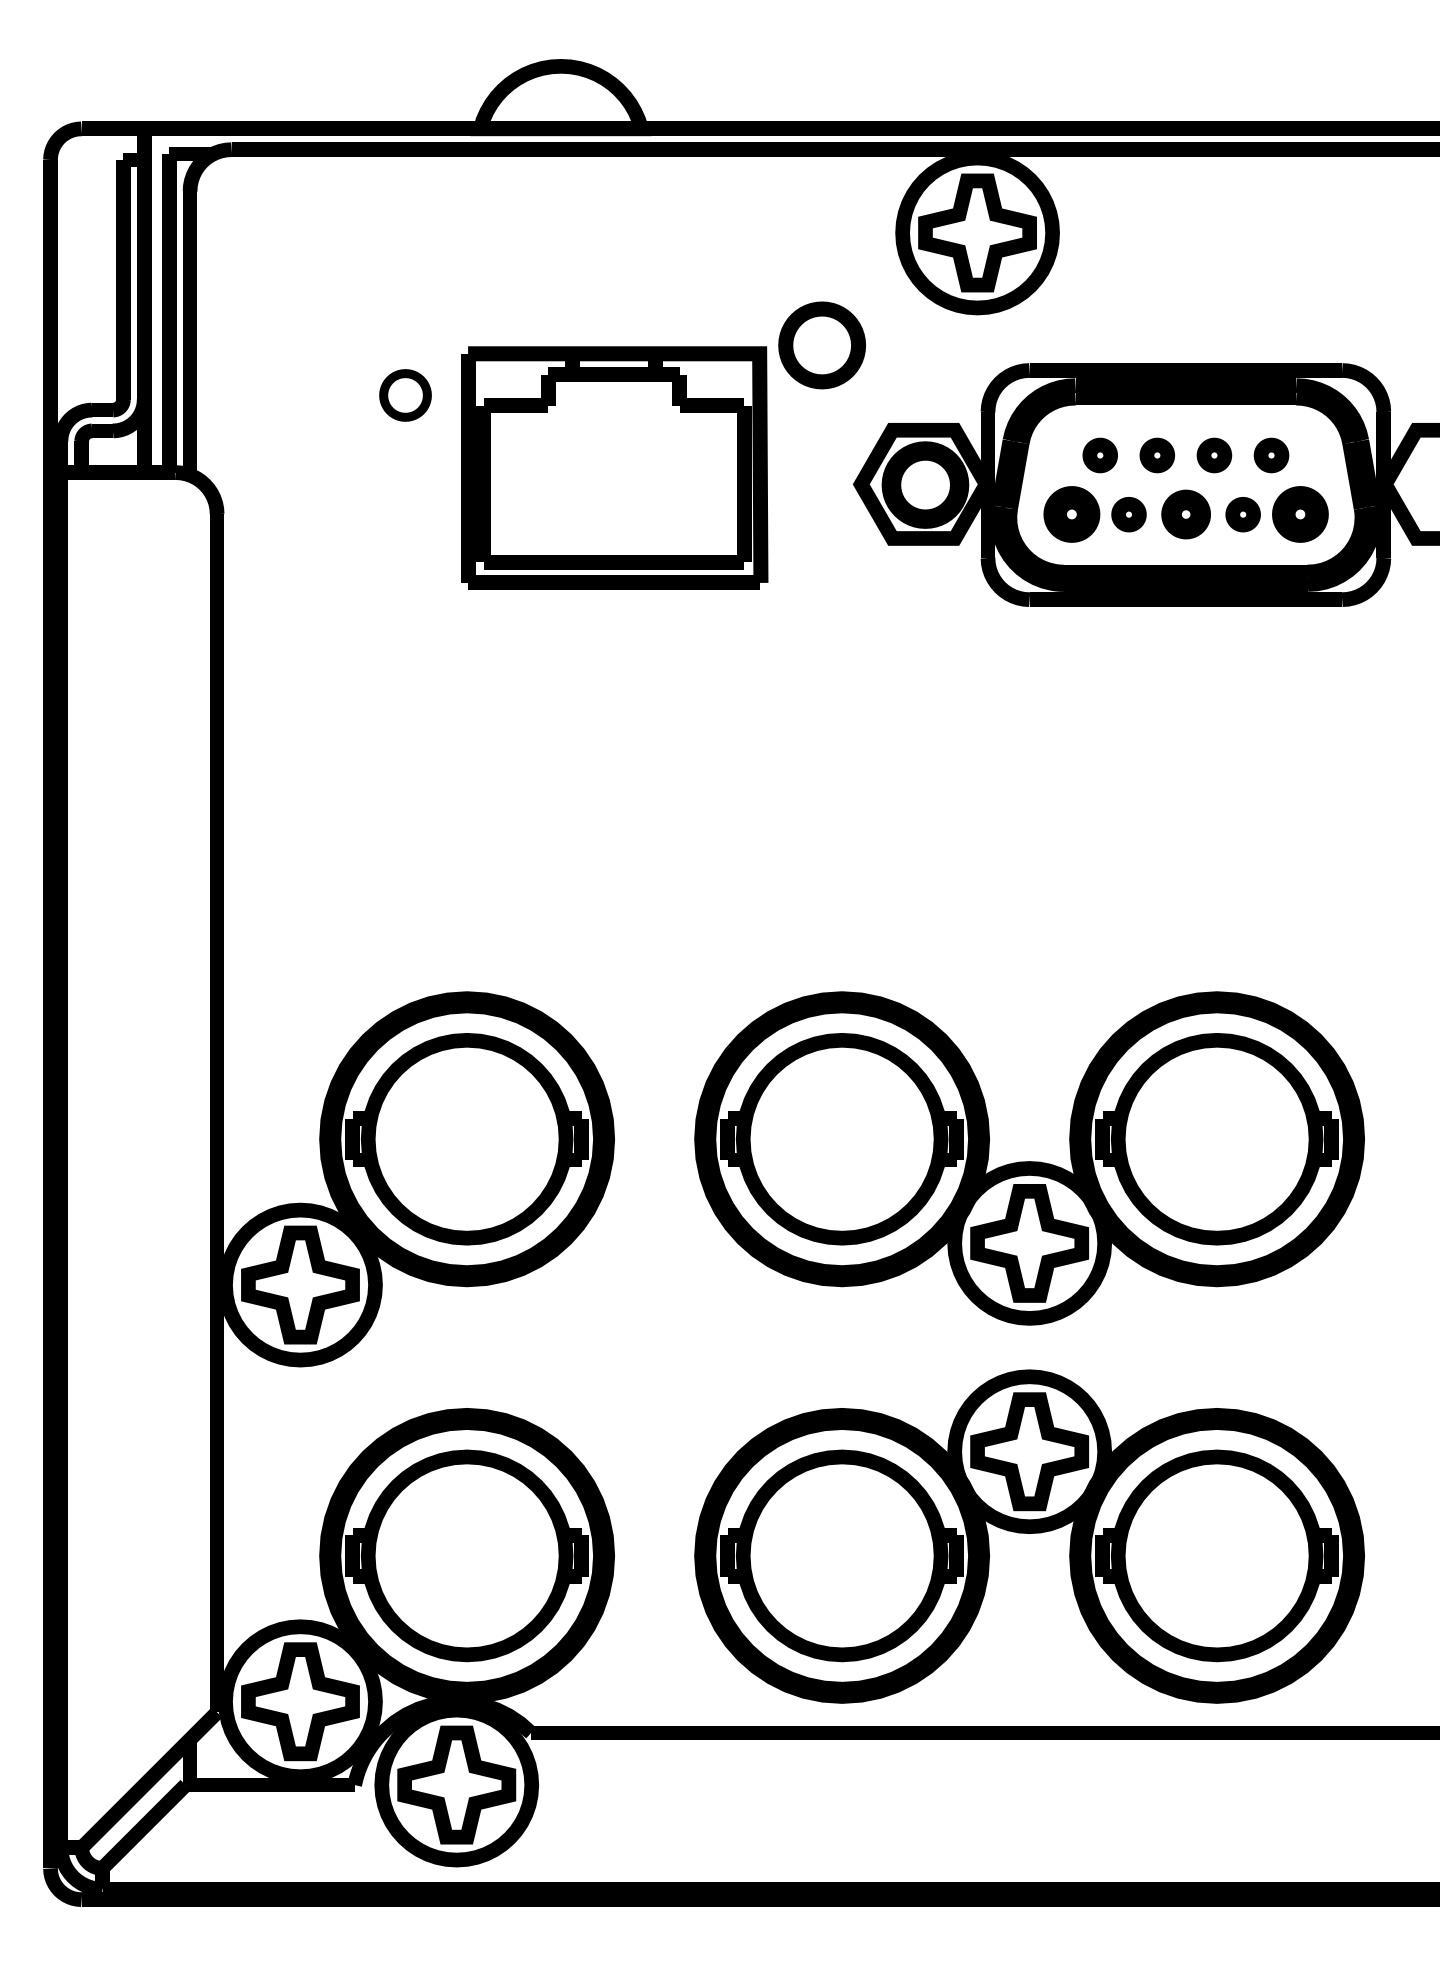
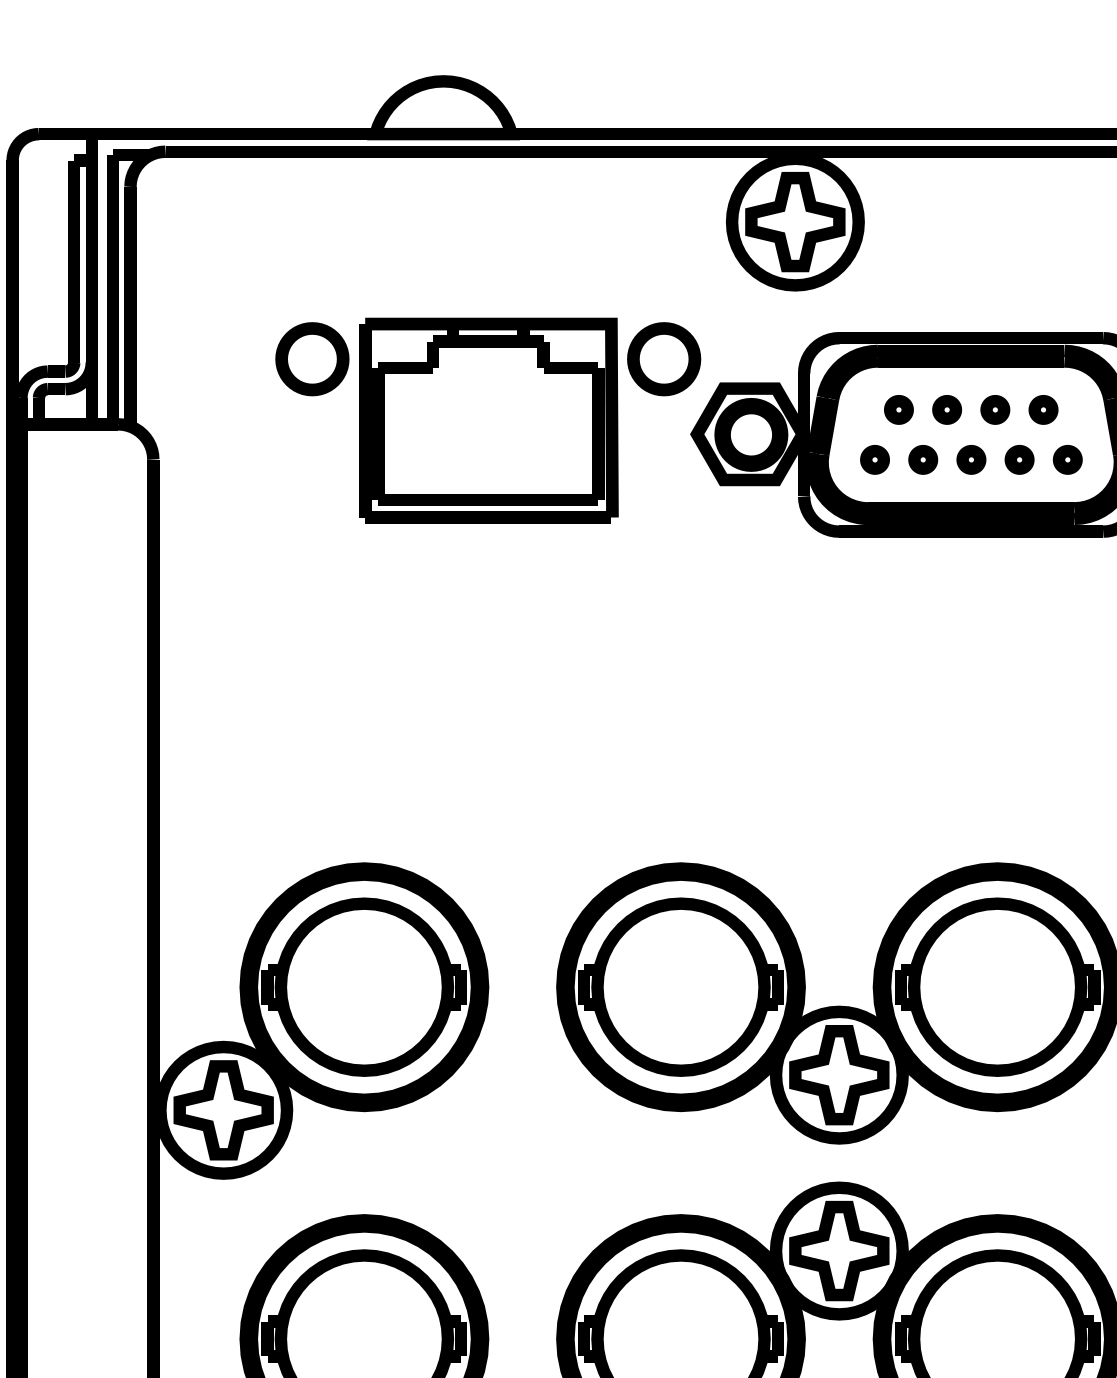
part: (821, 345) -> (663, 359), moved
part: (405, 395) -> (312, 359), size x1.67
part: (1071, 514) -> (874, 459), size x0.62
part: (1185, 514) -> (970, 459), size x0.71
part: (1299, 514) -> (1067, 459), size x0.62

